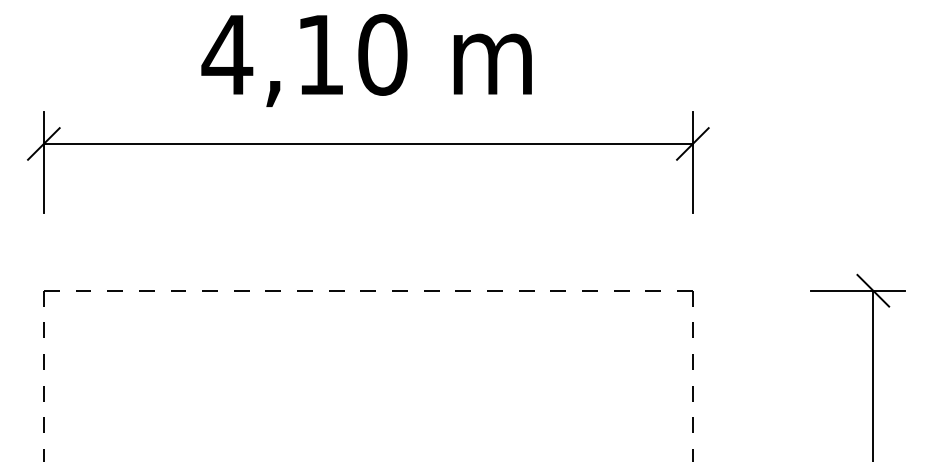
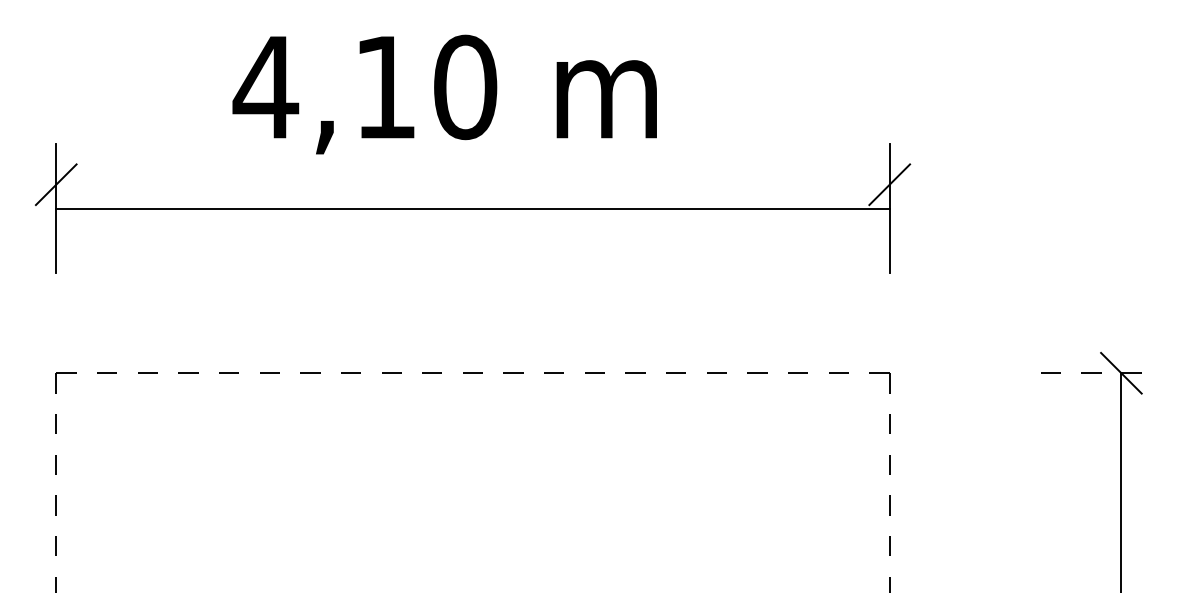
text: (366, 60) -> (444, 94), moved
line: (367, 143) -> (472, 208), moved
line: (857, 290) -> (1101, 373), solid -> dashed

